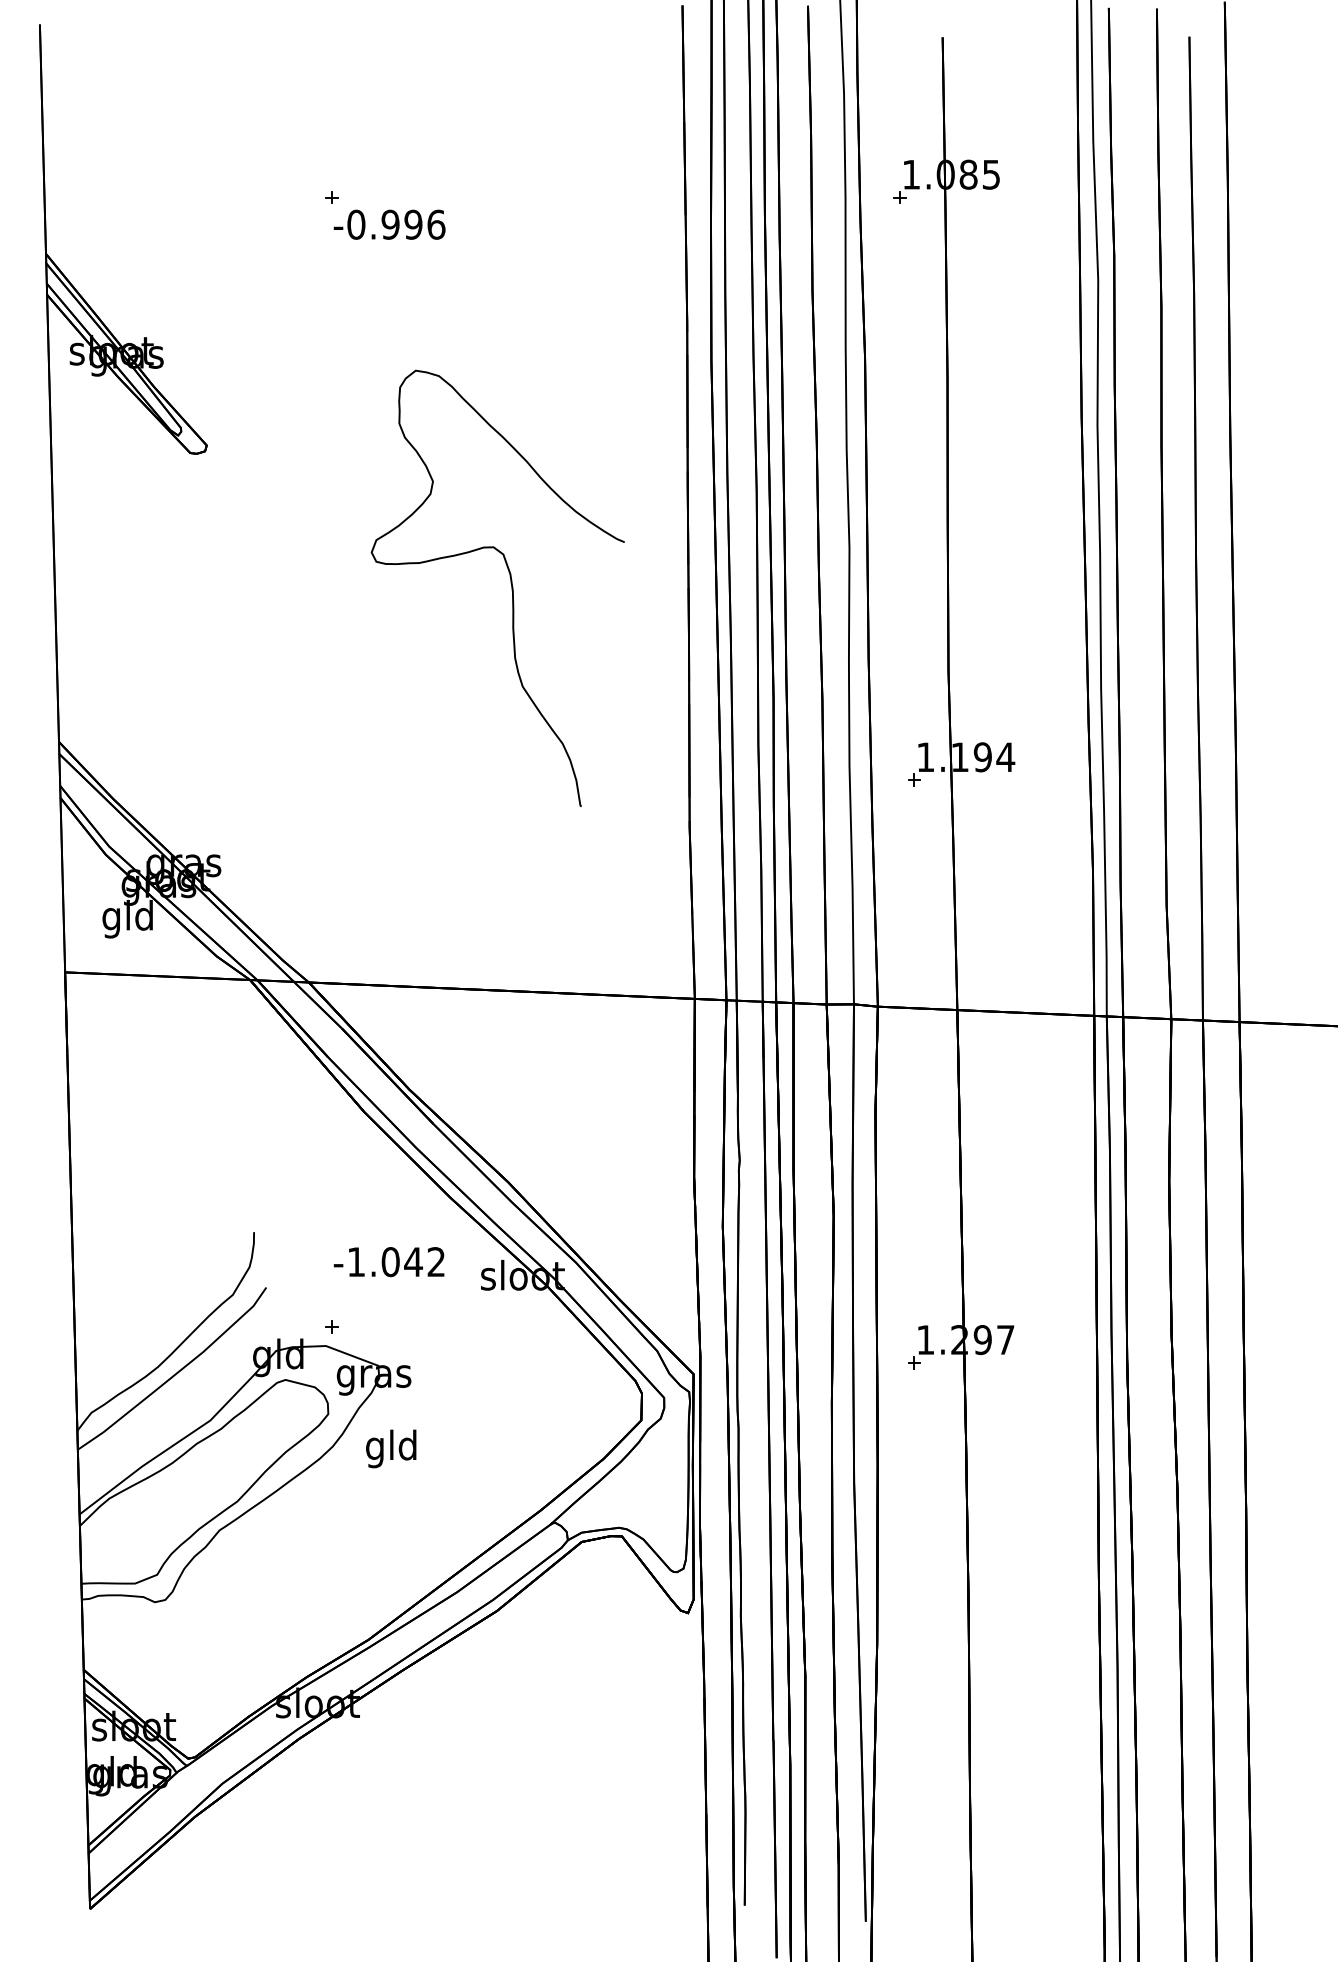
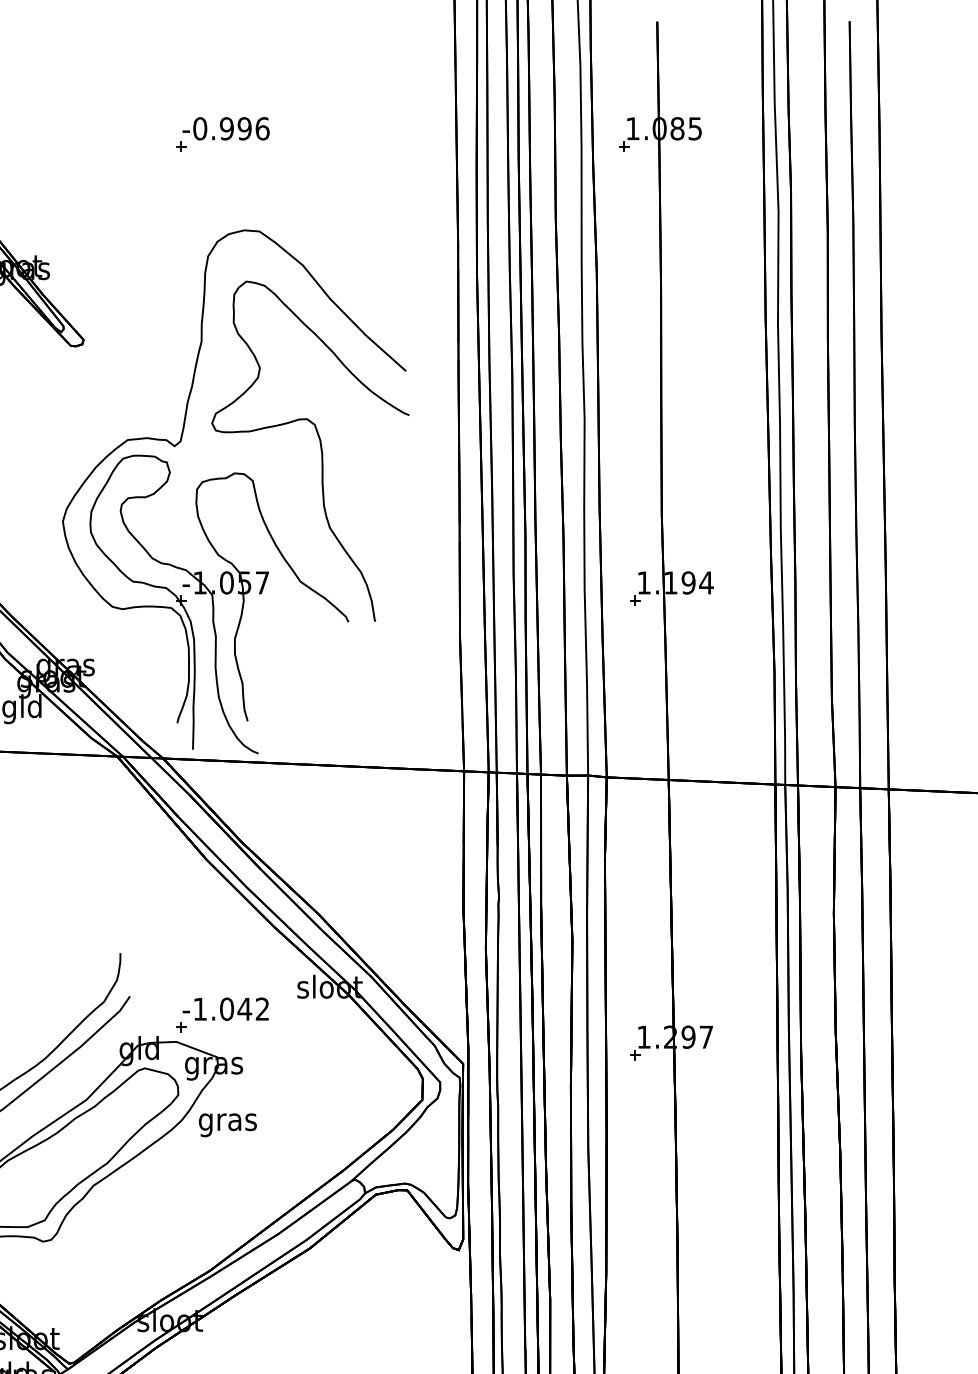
text: (389, 224) -> (226, 128), moved
part: (390, 623) -> (226, 478), added
text: (389, 1262) -> (226, 1009), moved
text: (391, 1448) -> (227, 1121), gld -> gras

